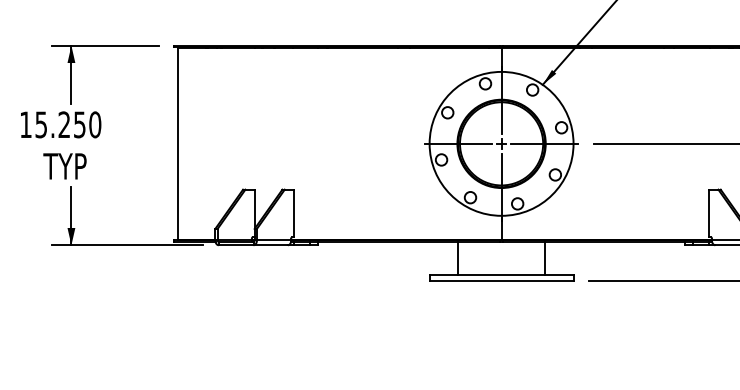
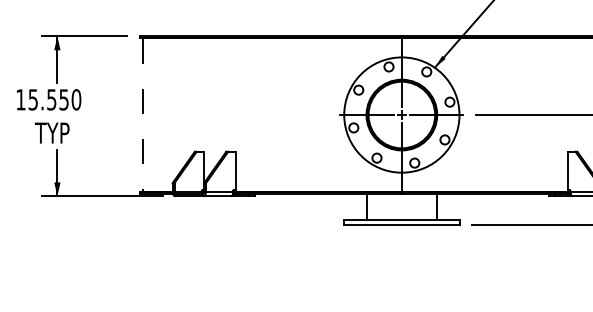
text: (64, 124) -> (51, 99), 15.250 -> 15.550
line: (177, 143) -> (142, 114), solid -> dashed

